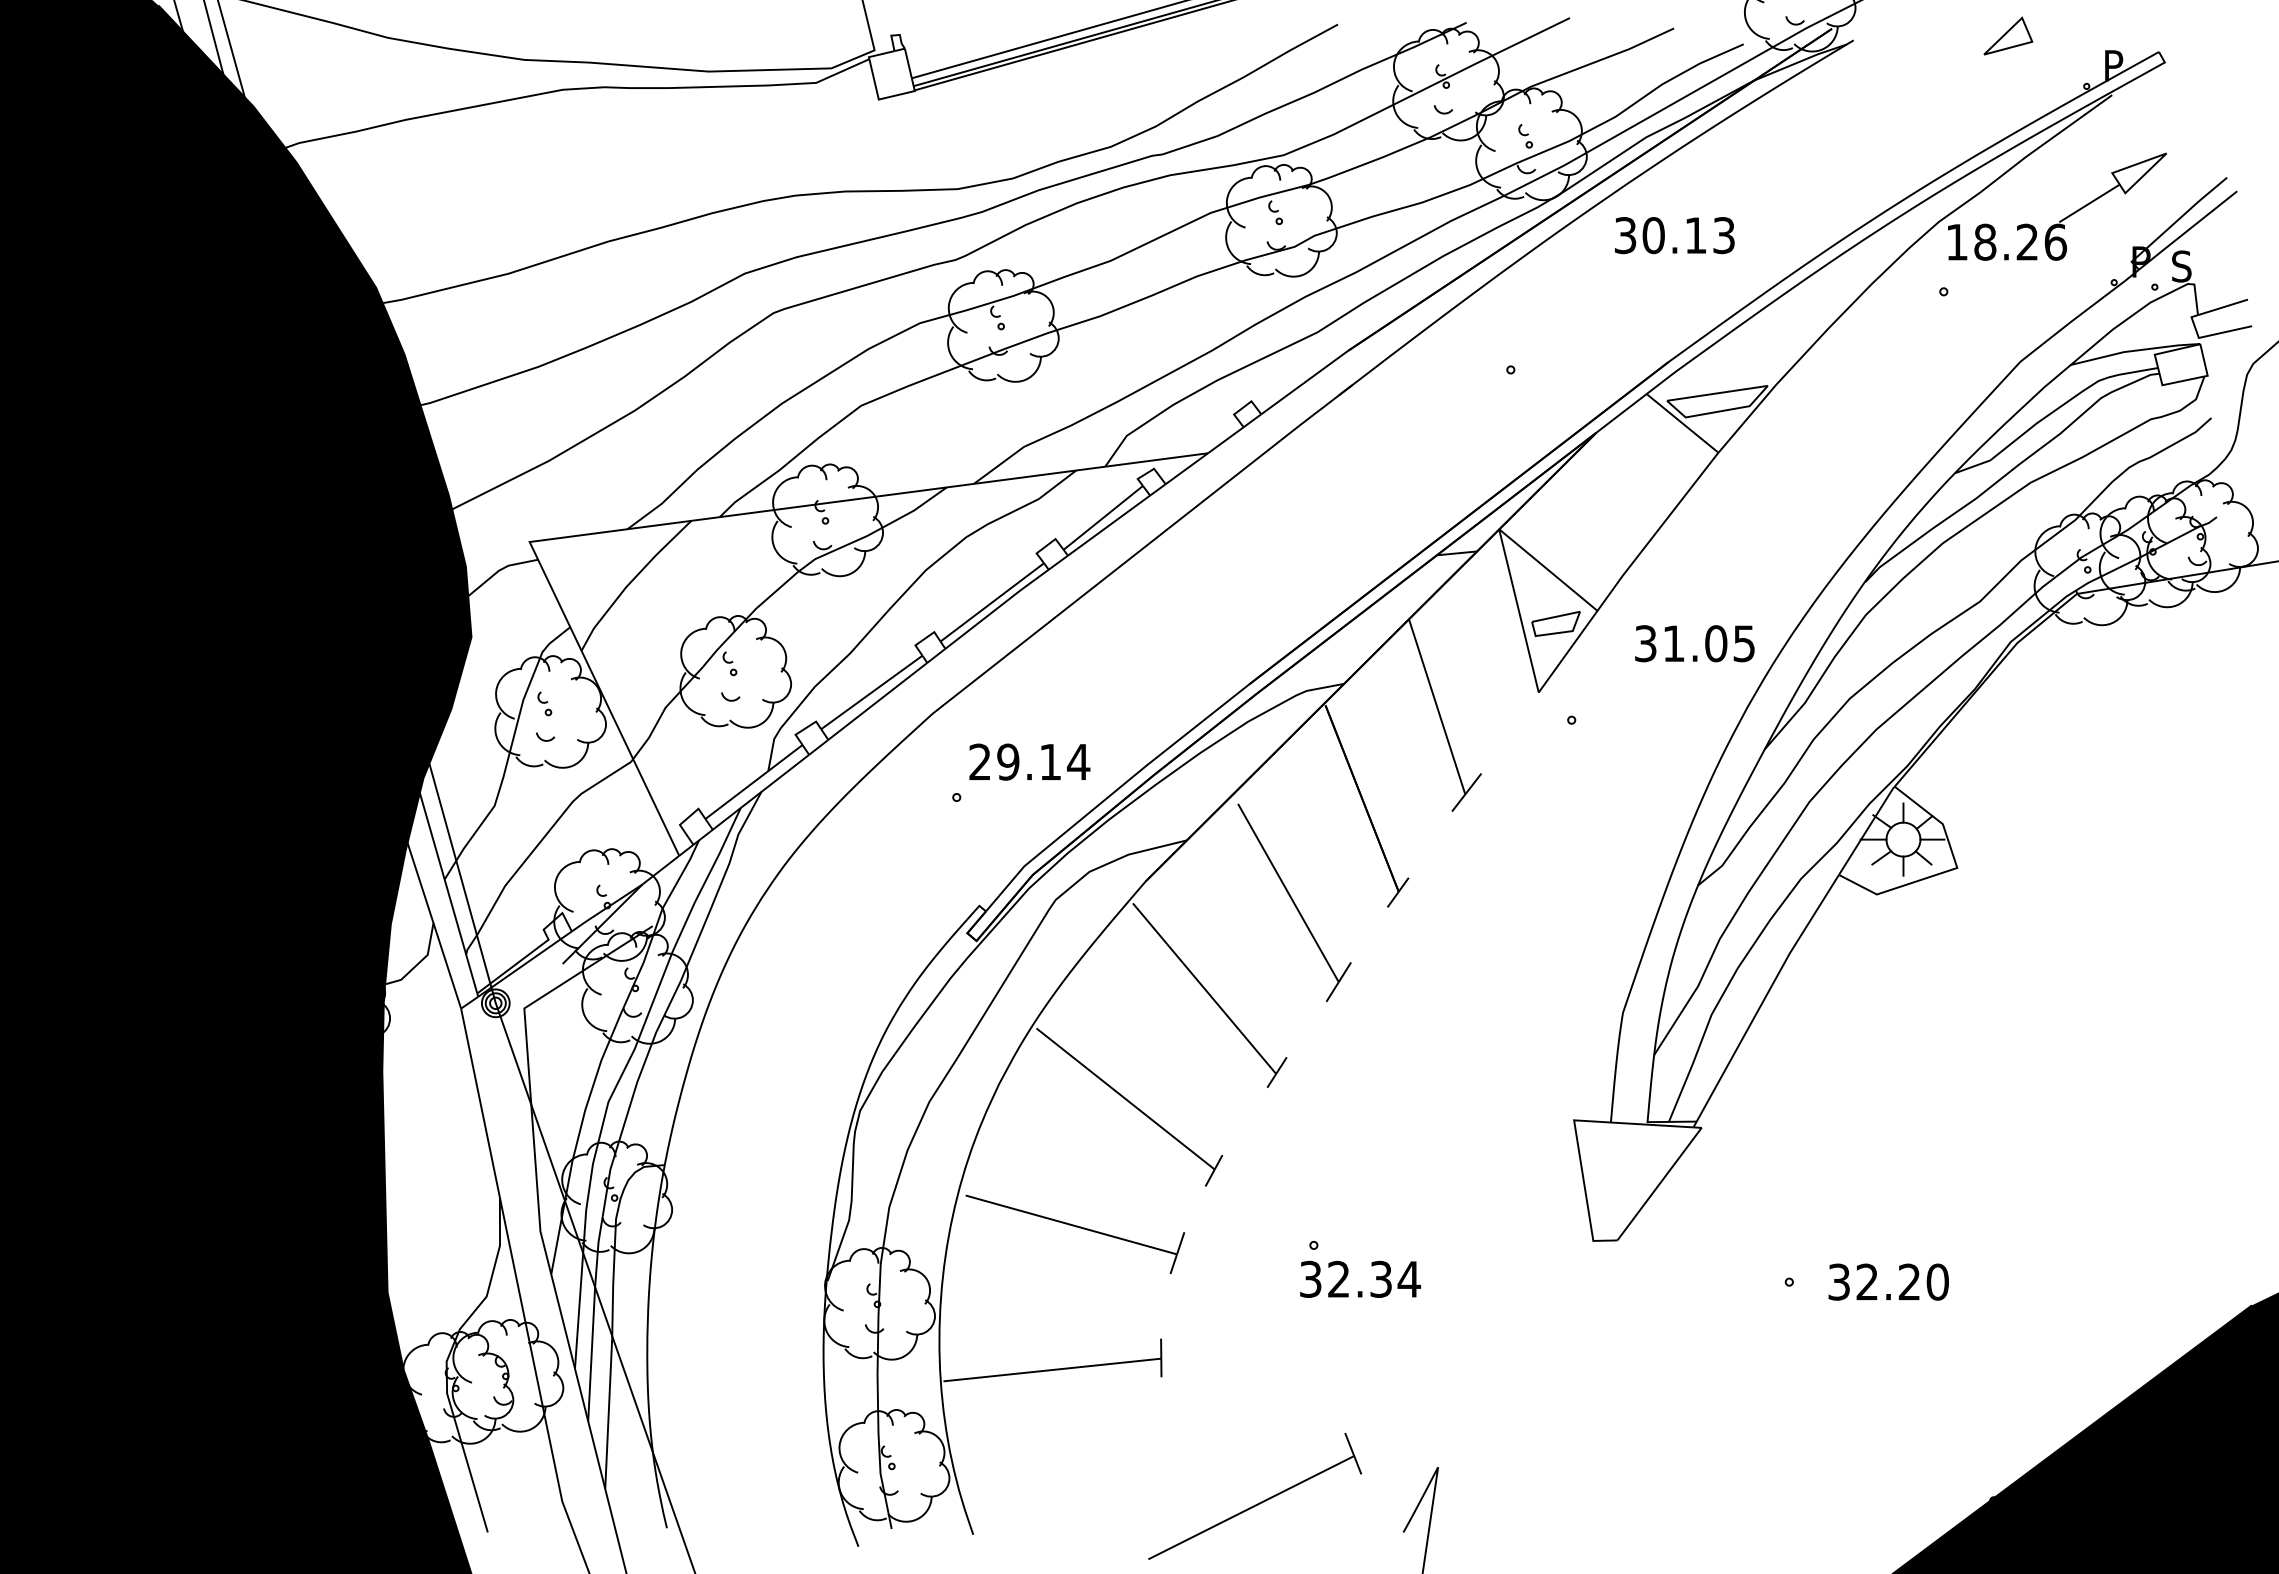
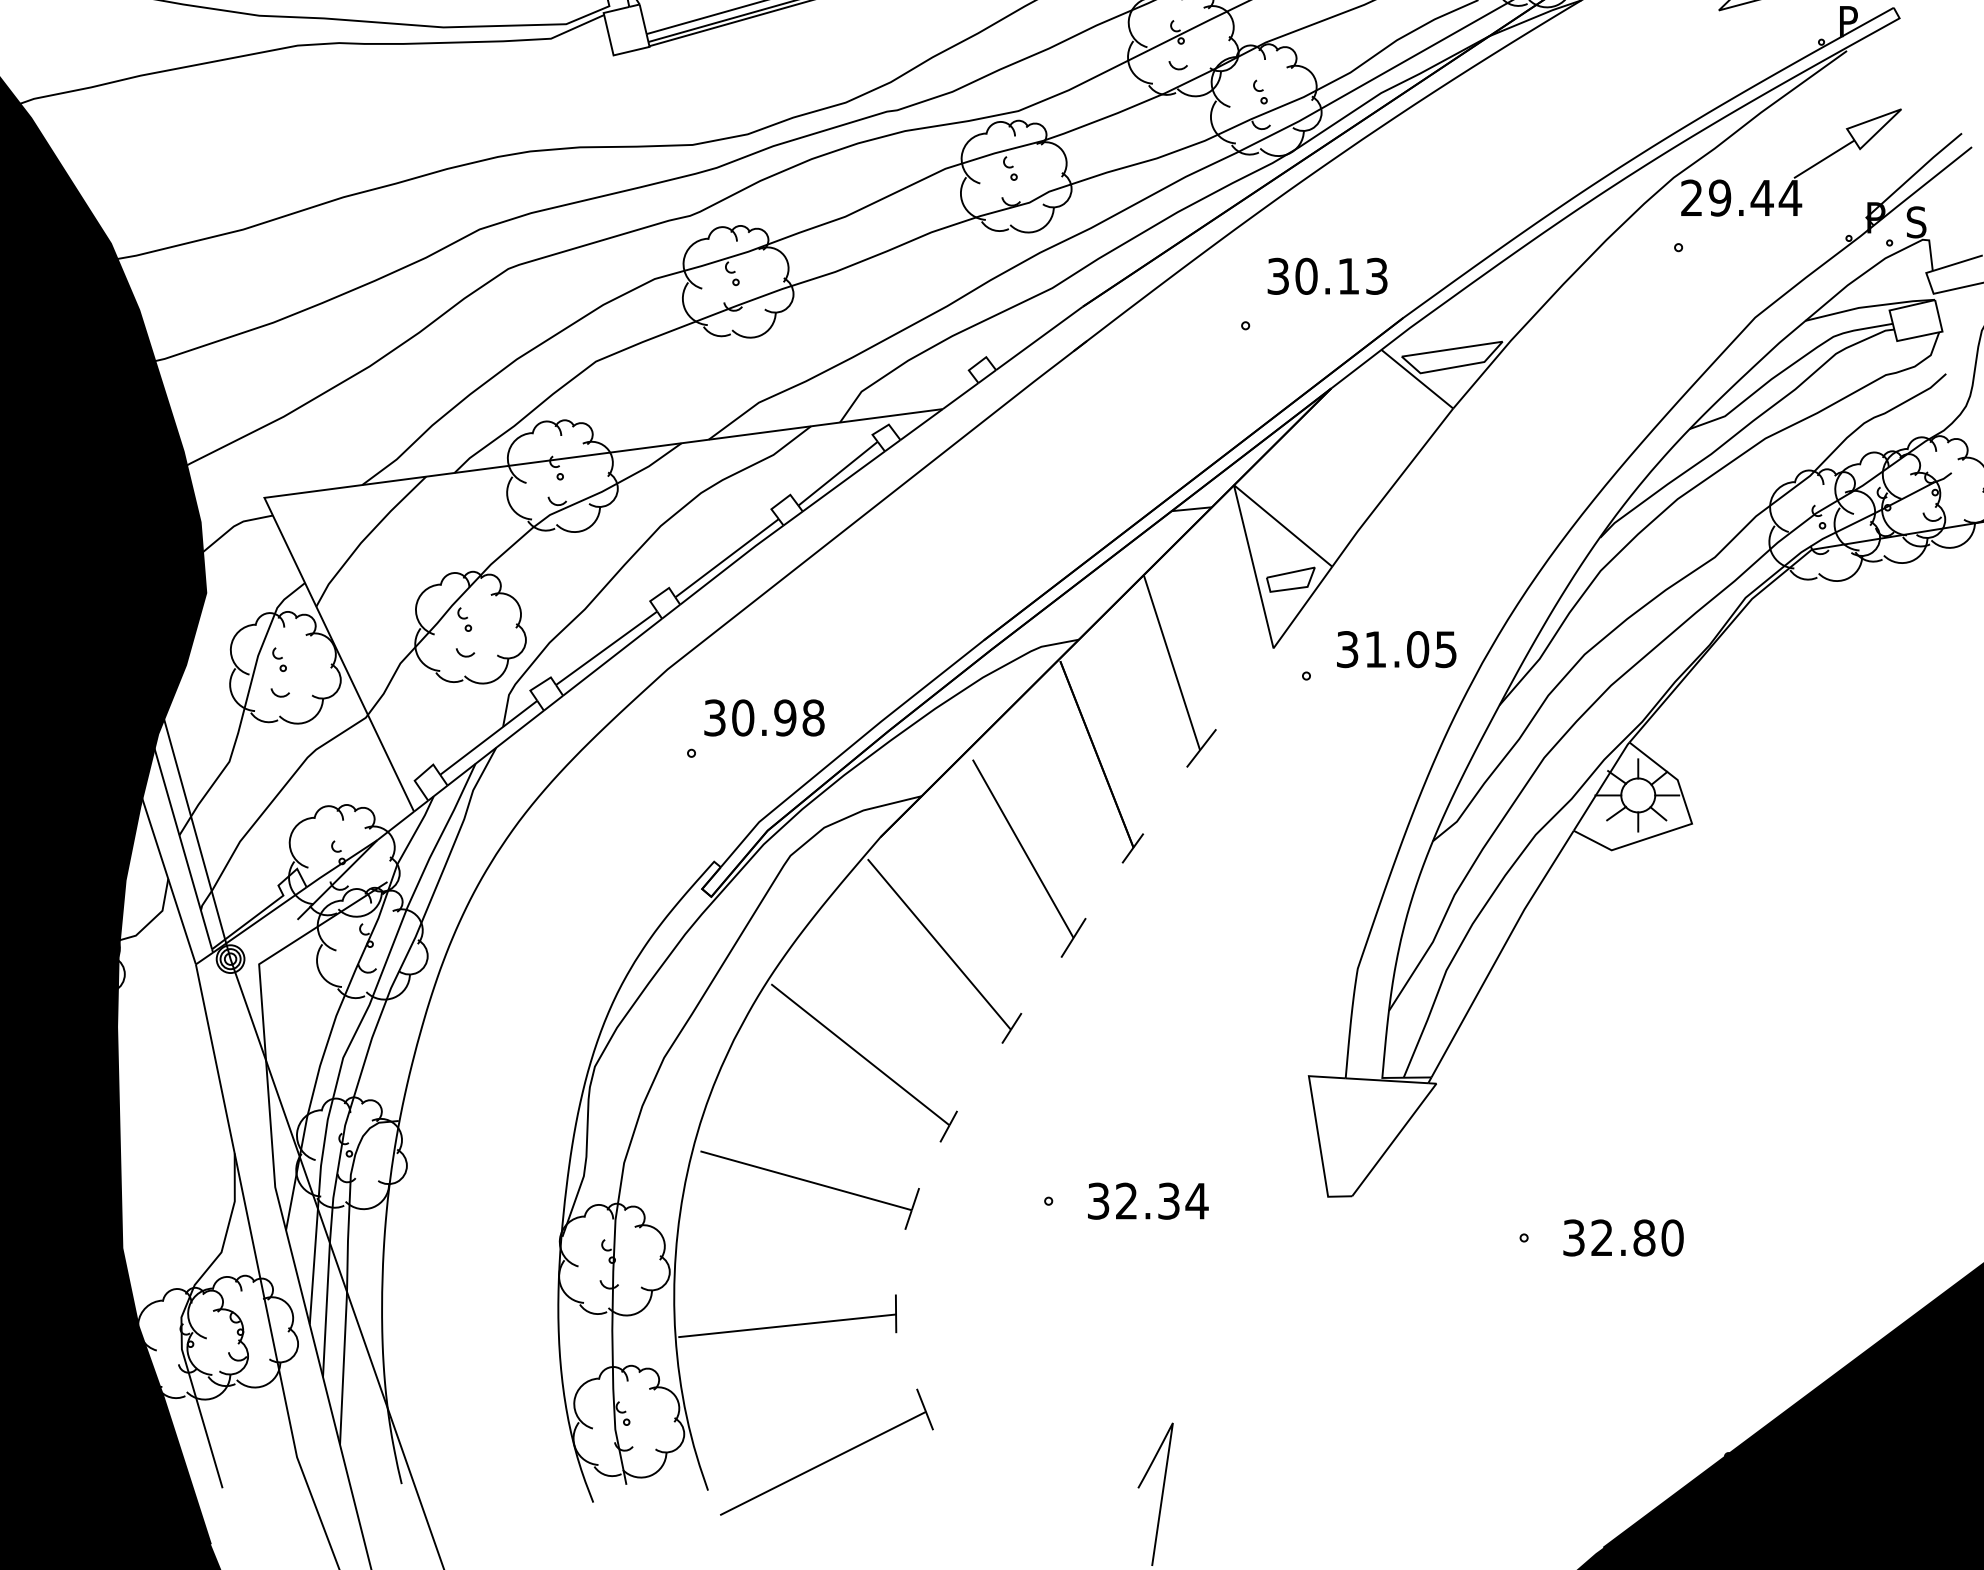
text: (1674, 235) -> (1327, 276), moved
text: (2006, 241) -> (1741, 197), 18.26 -> 29.44
text: (1694, 643) -> (1396, 649), moved
text: (1029, 761) -> (764, 717), 29.14 -> 30.98
text: (1360, 1278) -> (1148, 1200), moved
text: (1909, 1281) -> (1644, 1237), 32.20 -> 32.80
part: (1259, 1502) -> (831, 1458), moved

